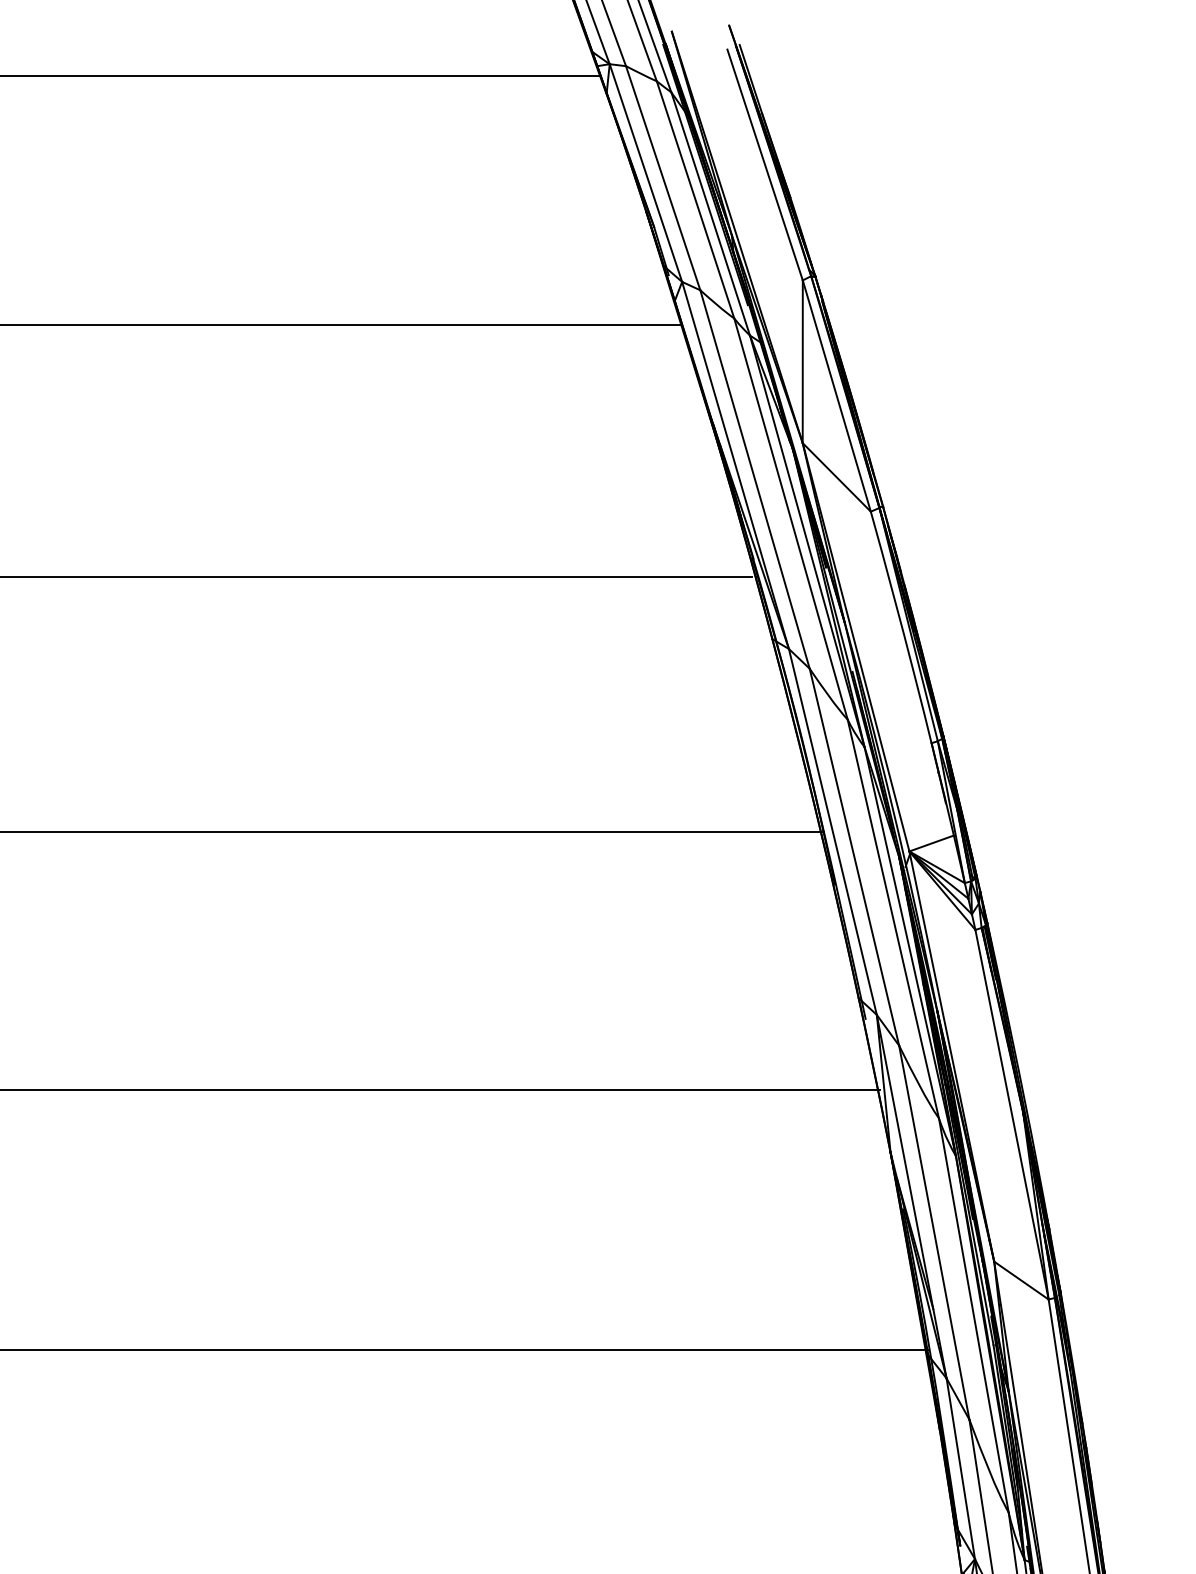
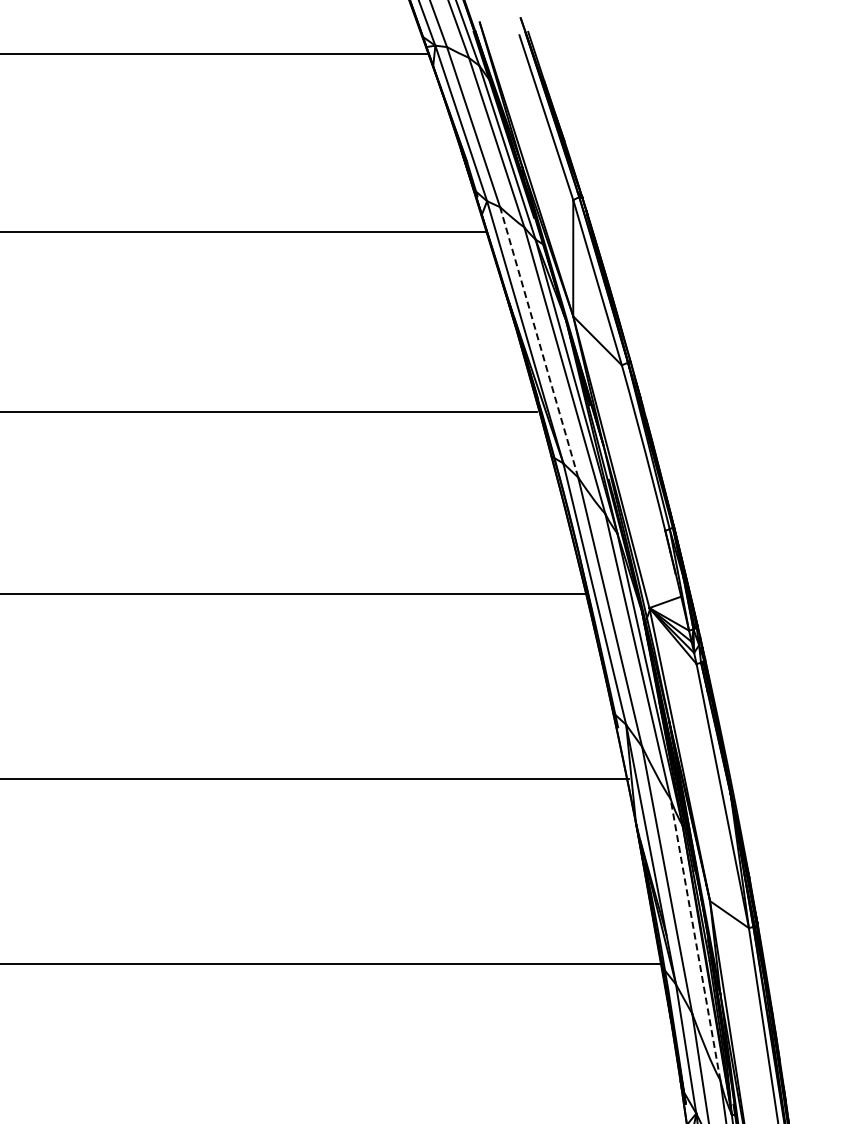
line: (755, 479) -> (539, 342), solid -> dashed
line: (973, 1315) -> (695, 939), solid -> dashed

